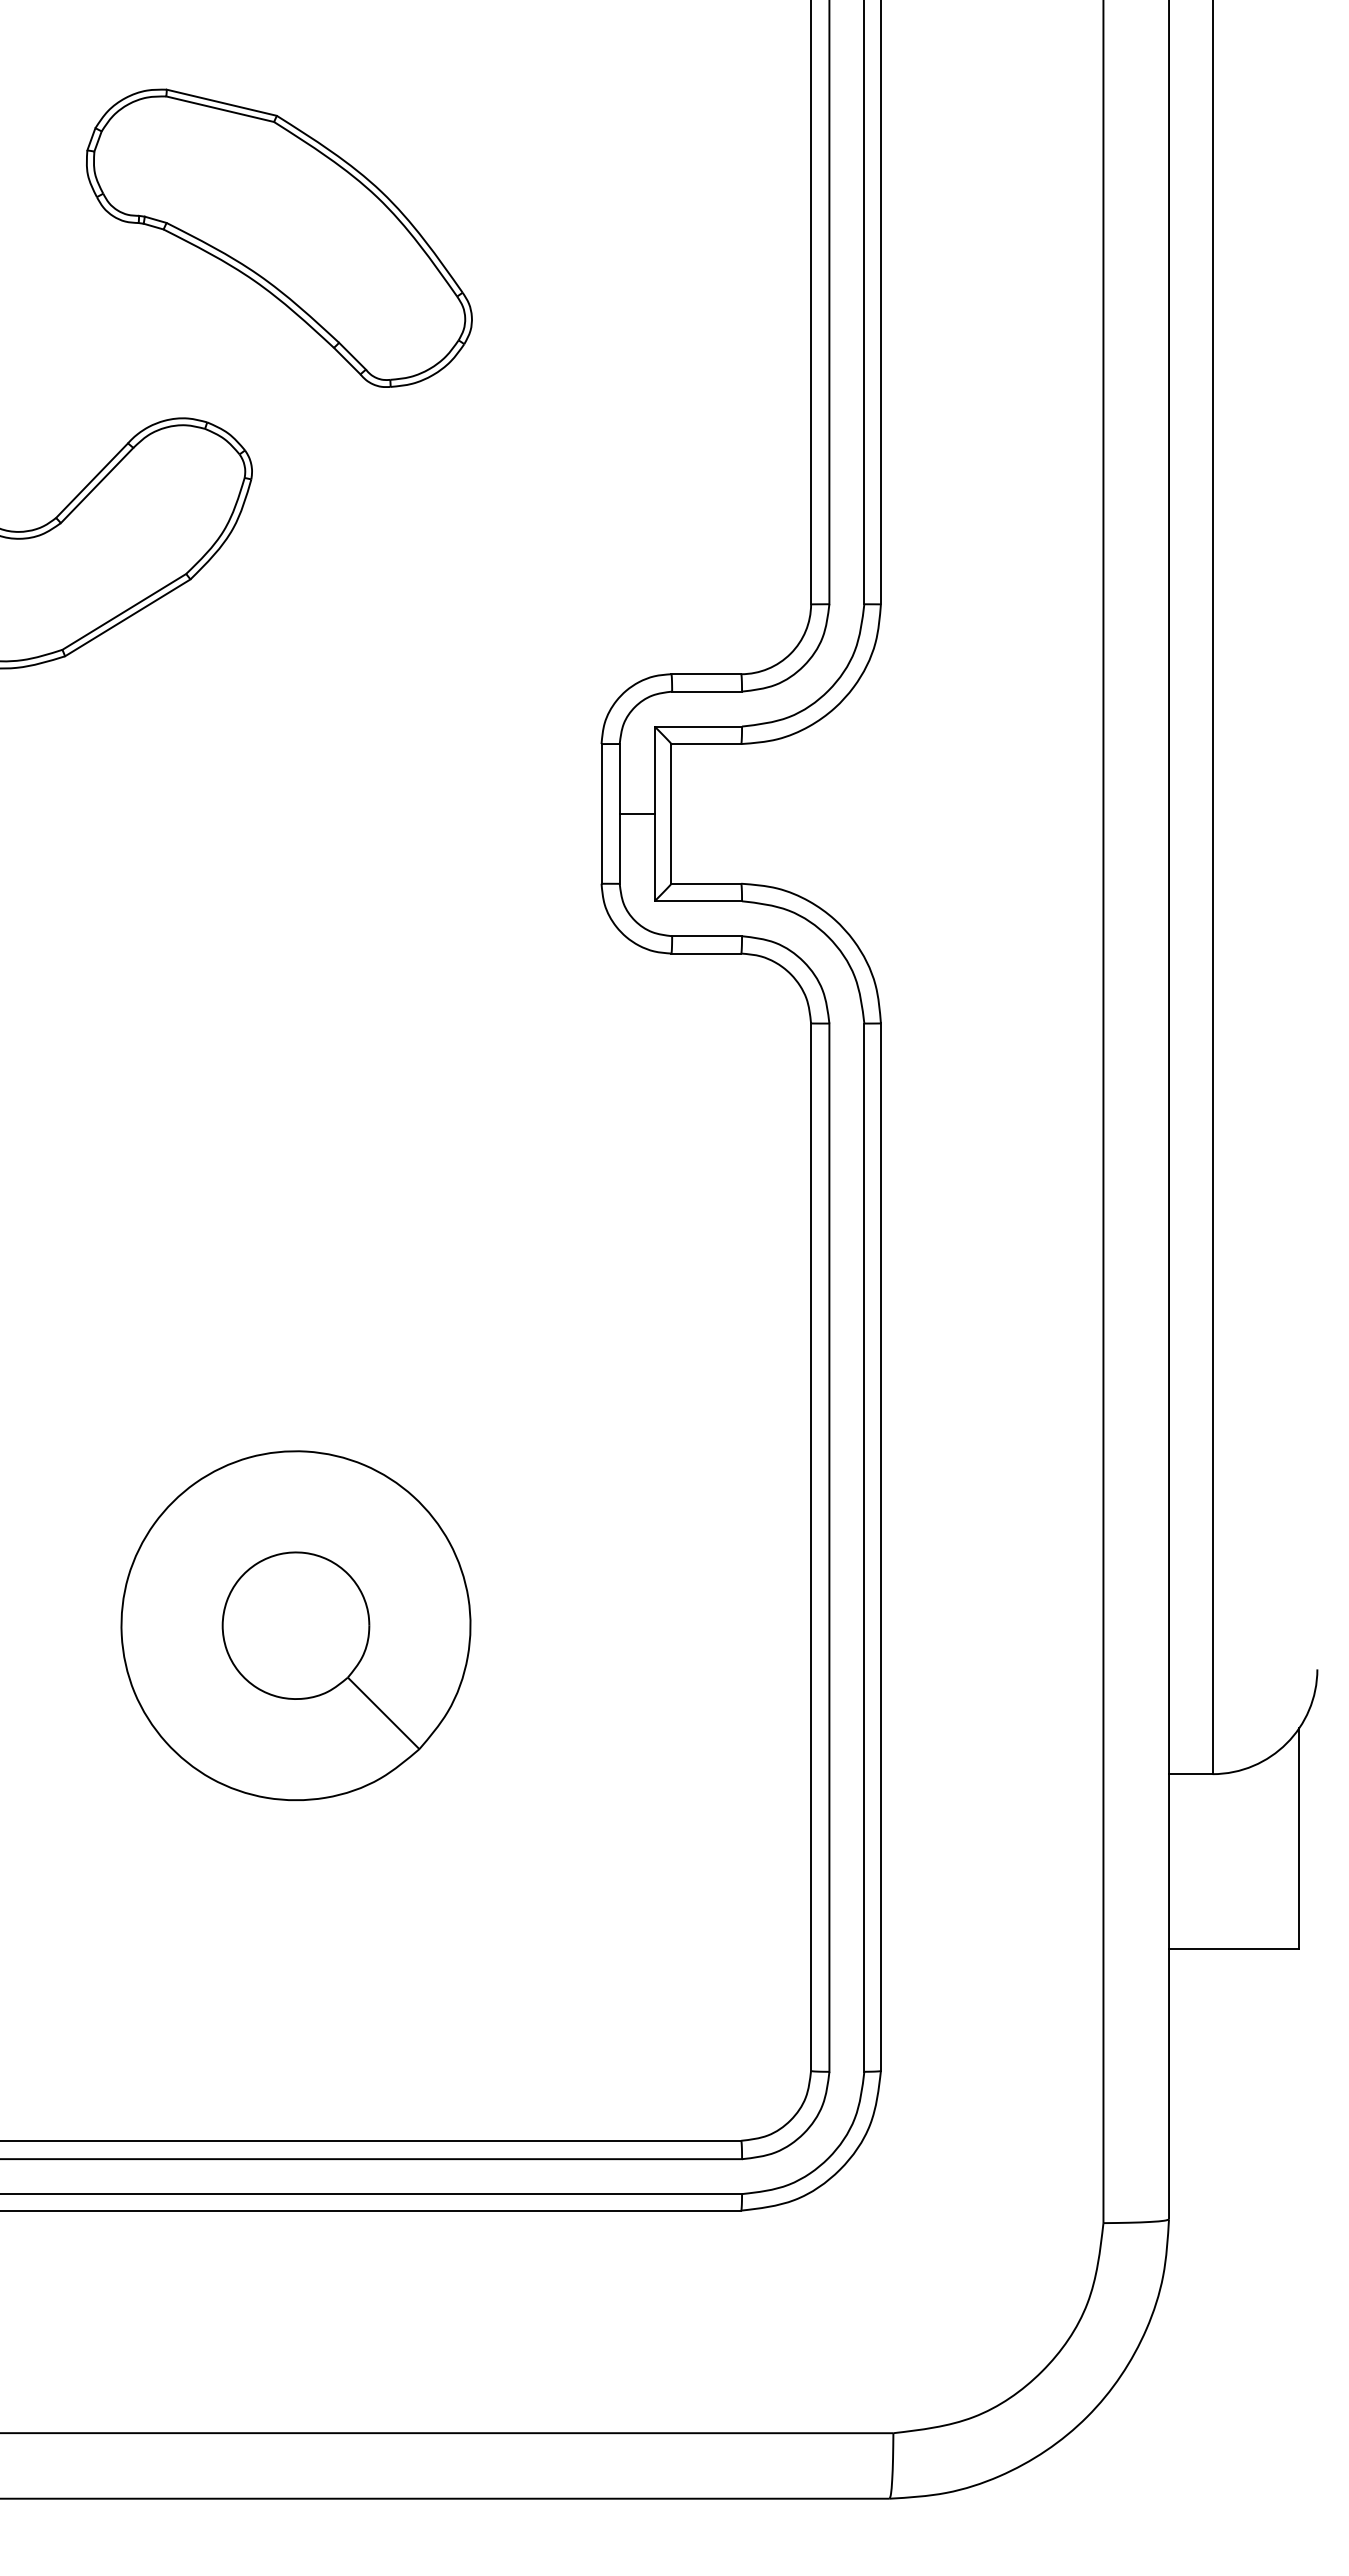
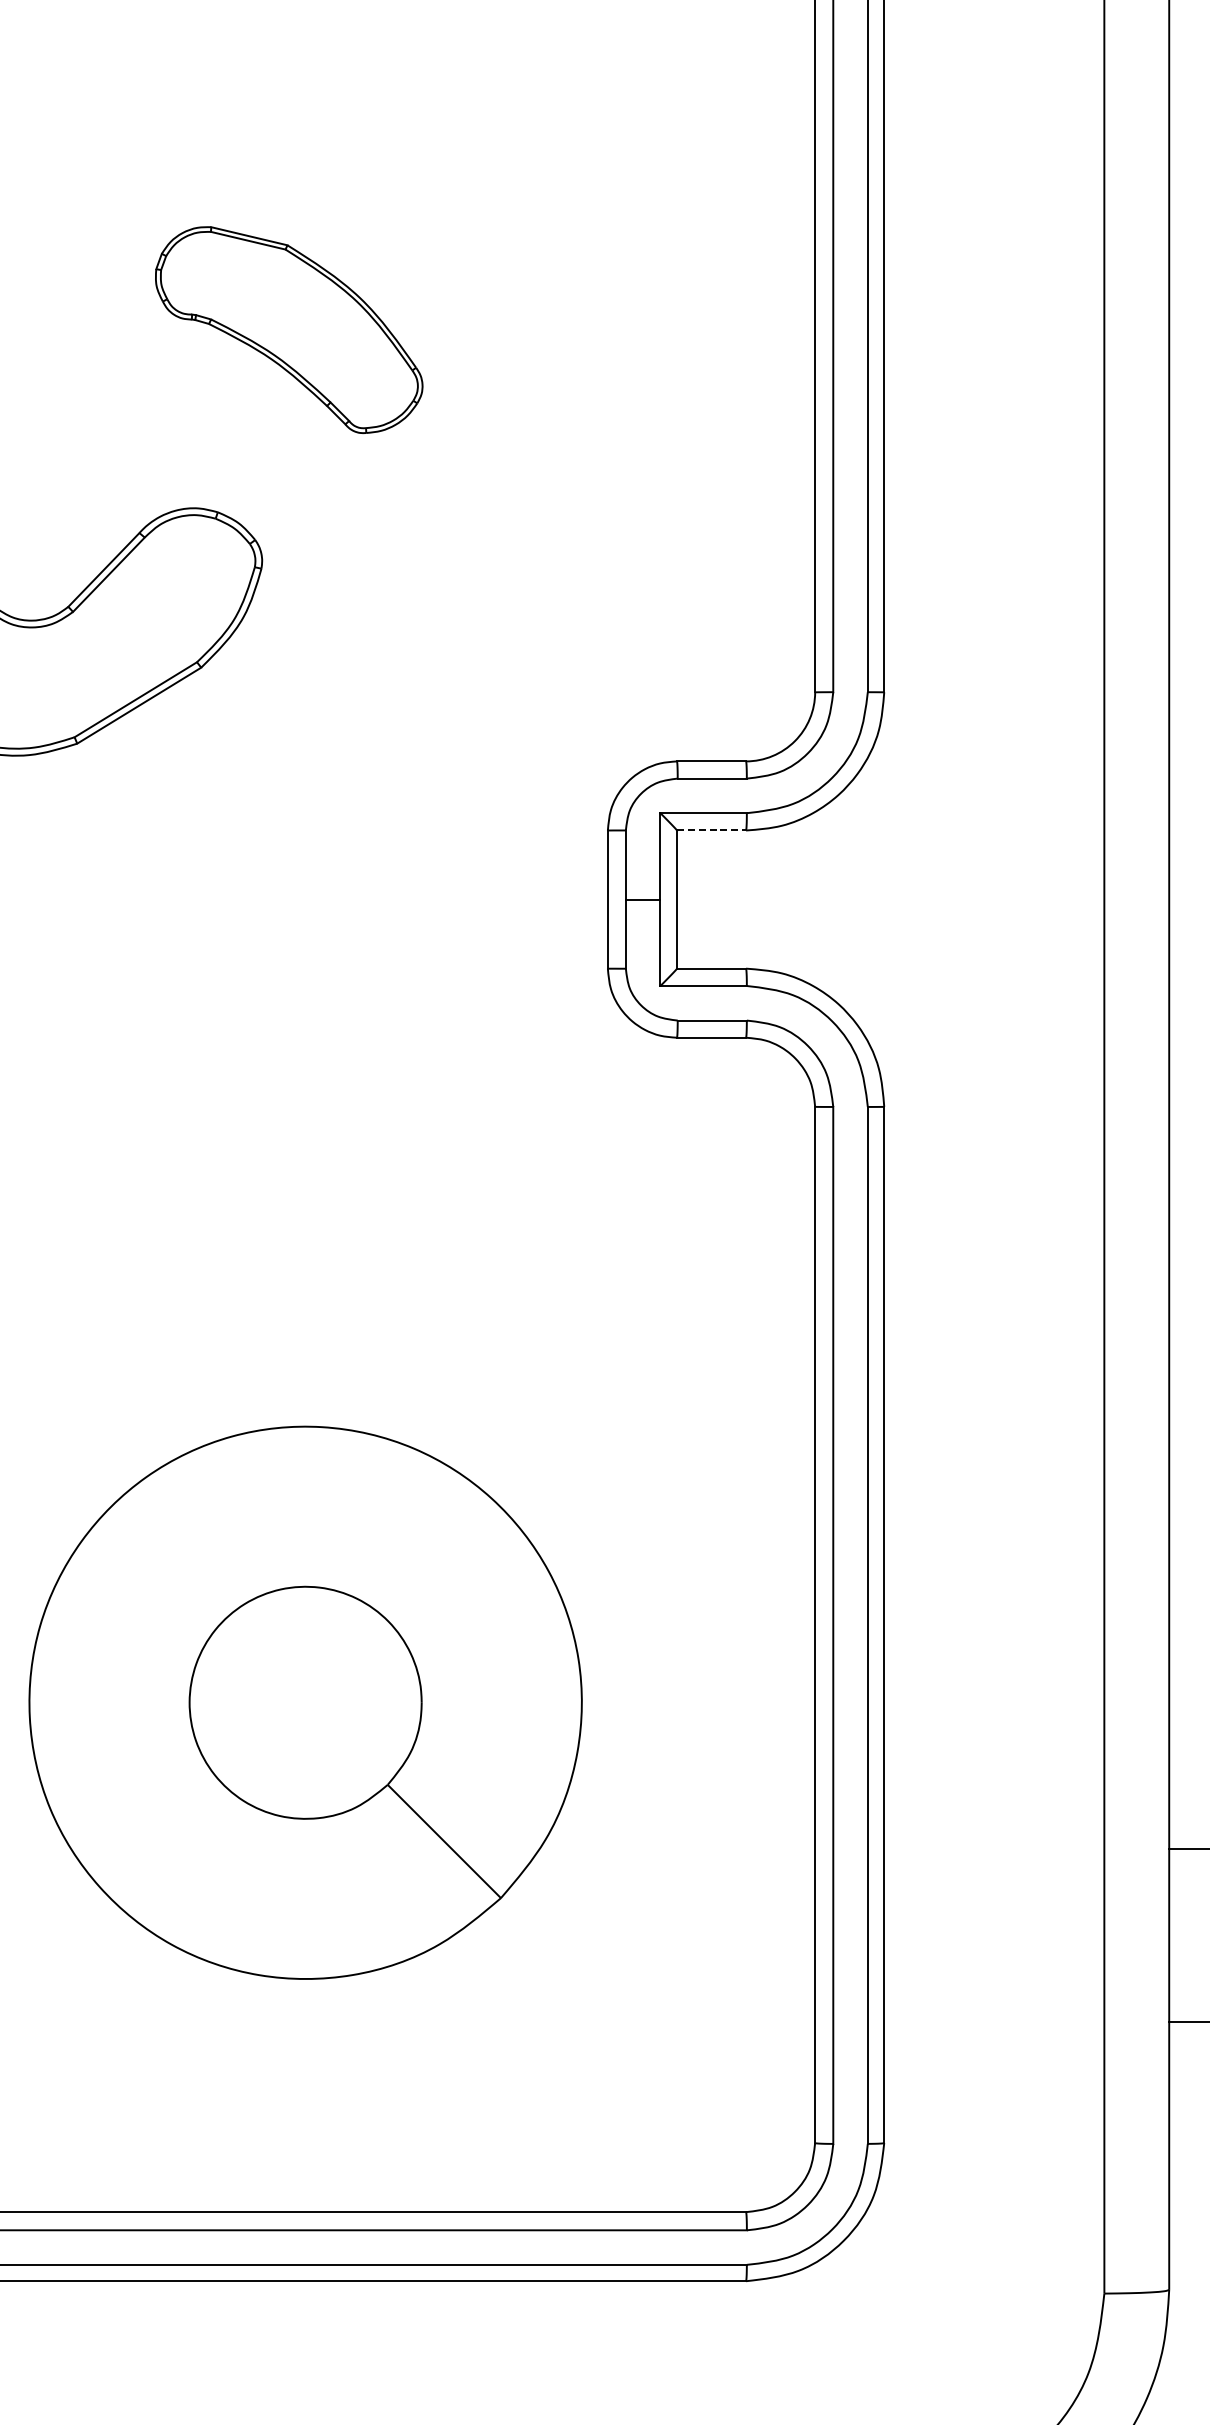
part: (279, 237) -> (289, 329), size x0.7
line: (706, 744) -> (711, 830), solid -> dashed
part: (295, 1625) -> (305, 1702), size x1.6

